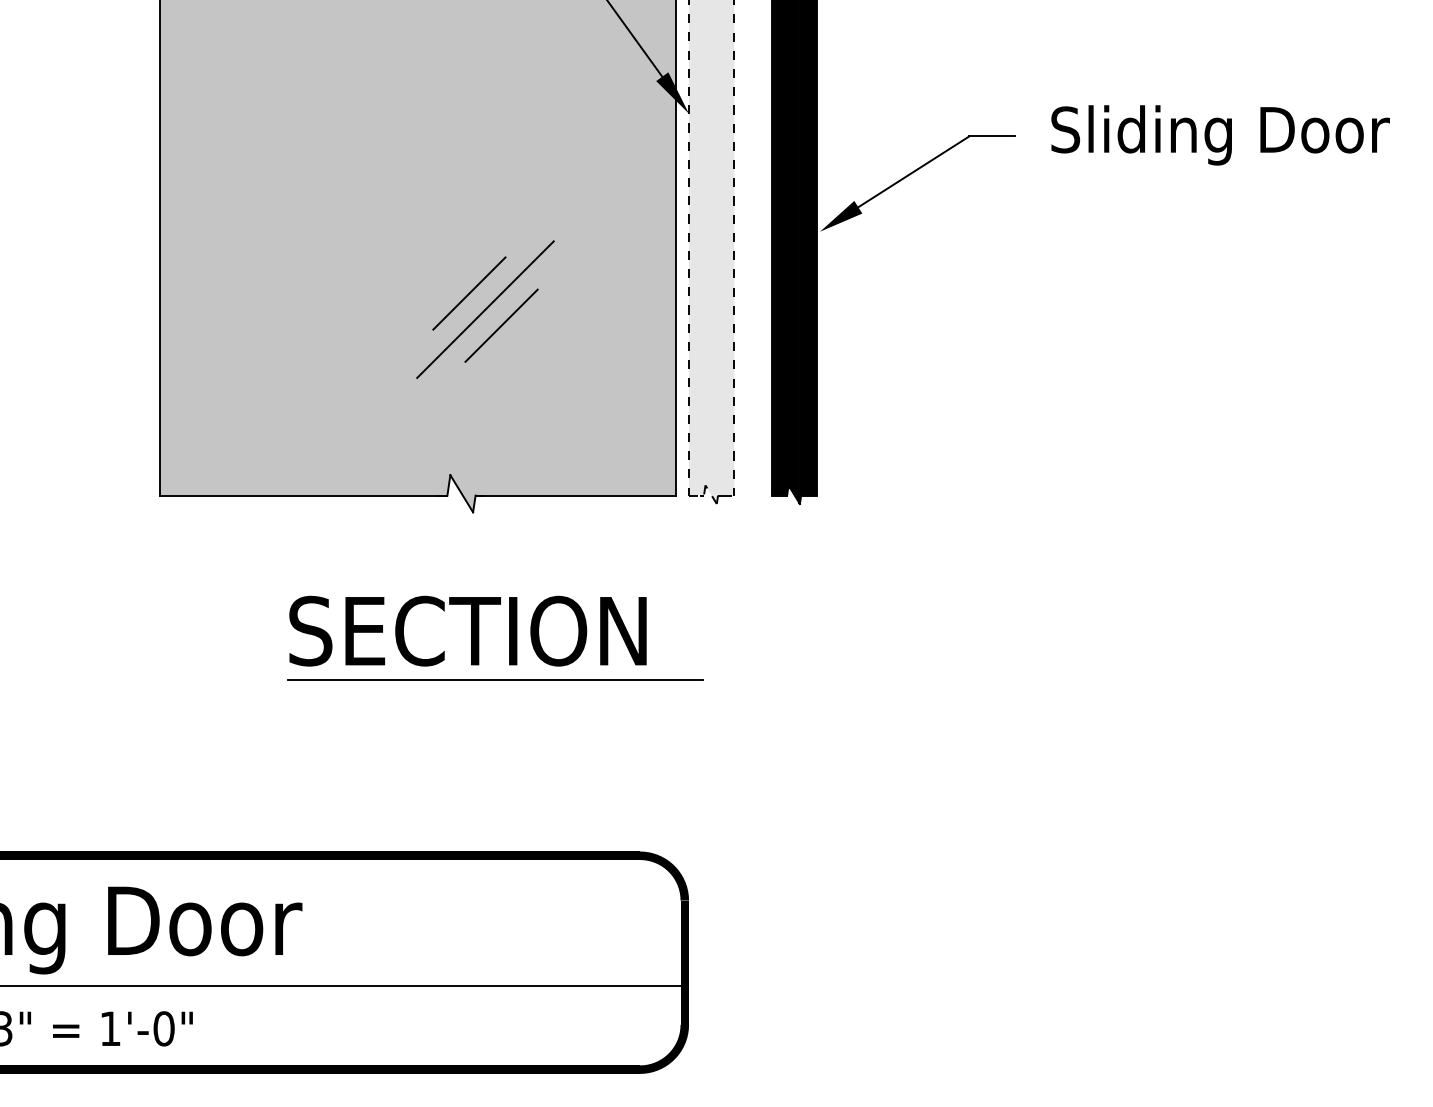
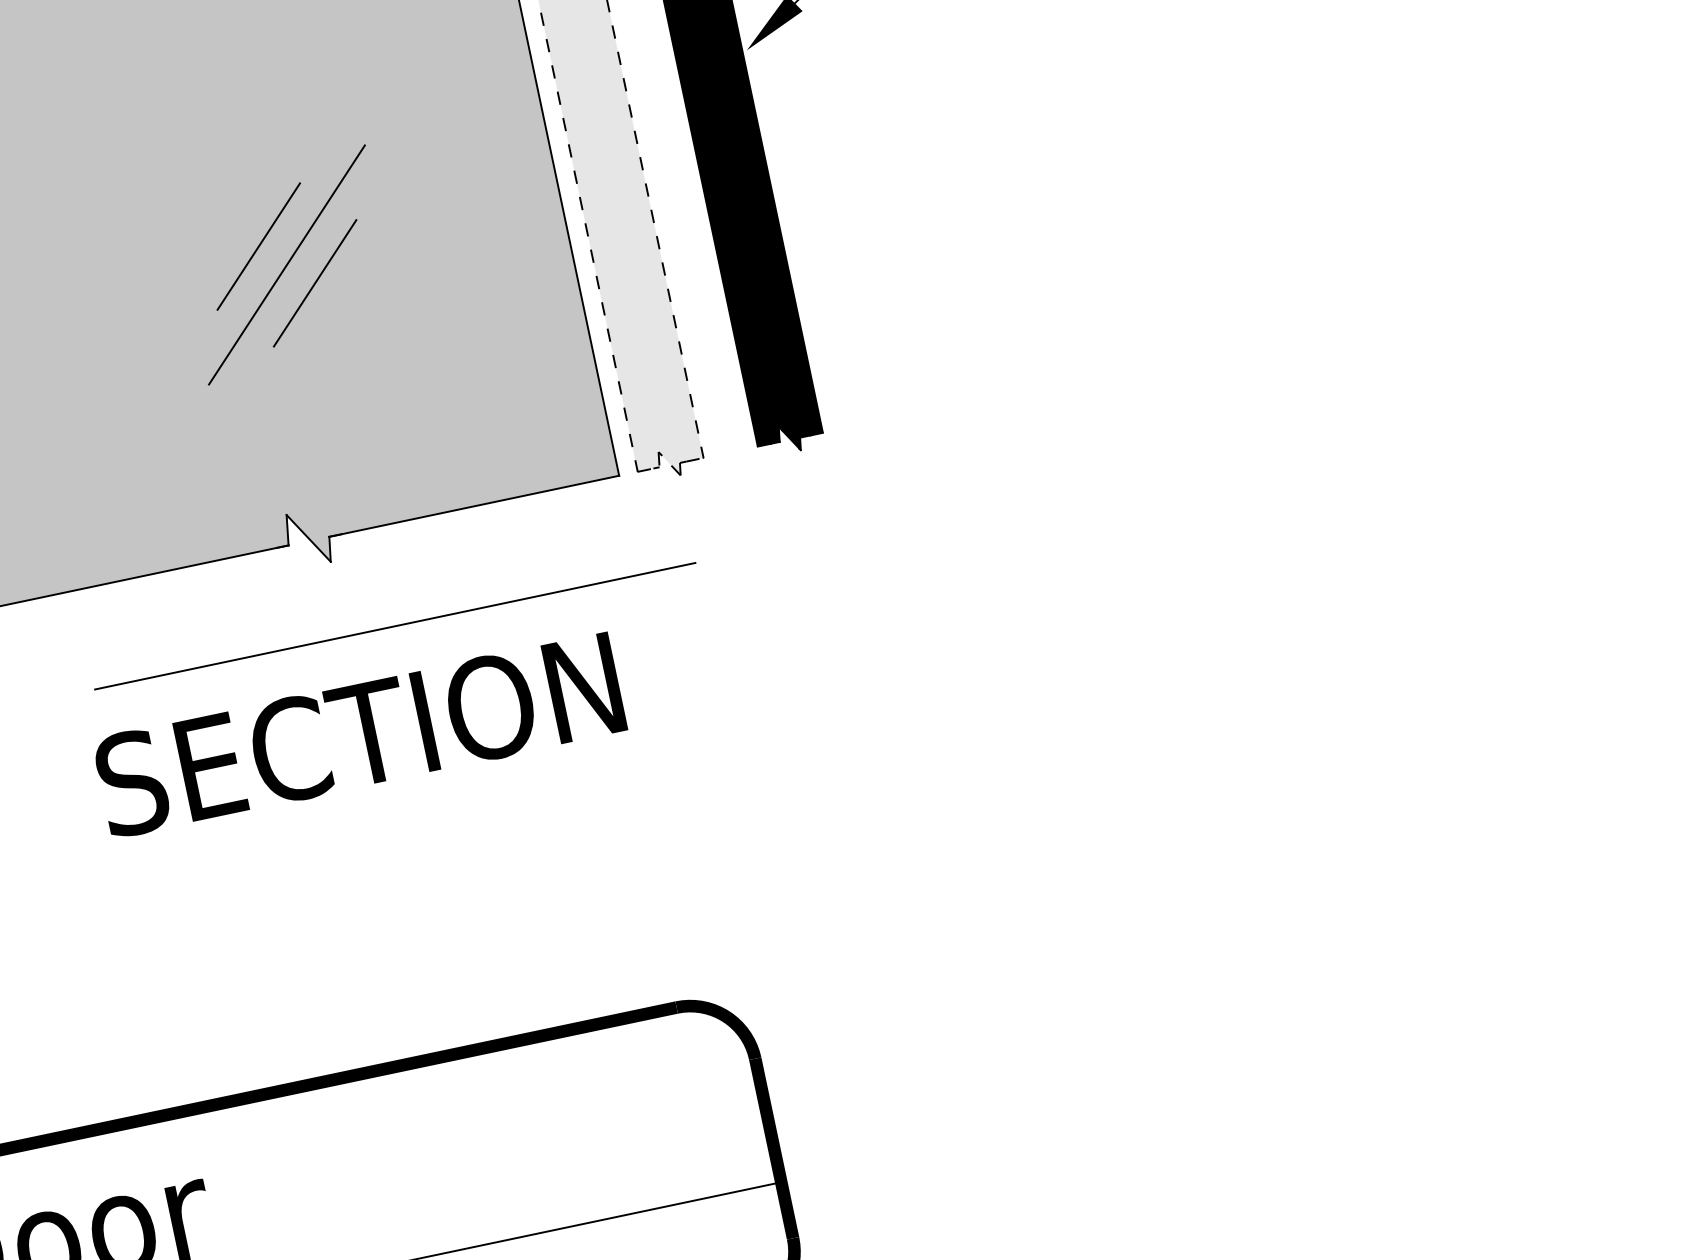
line: (495, 679) -> (394, 625), moved

